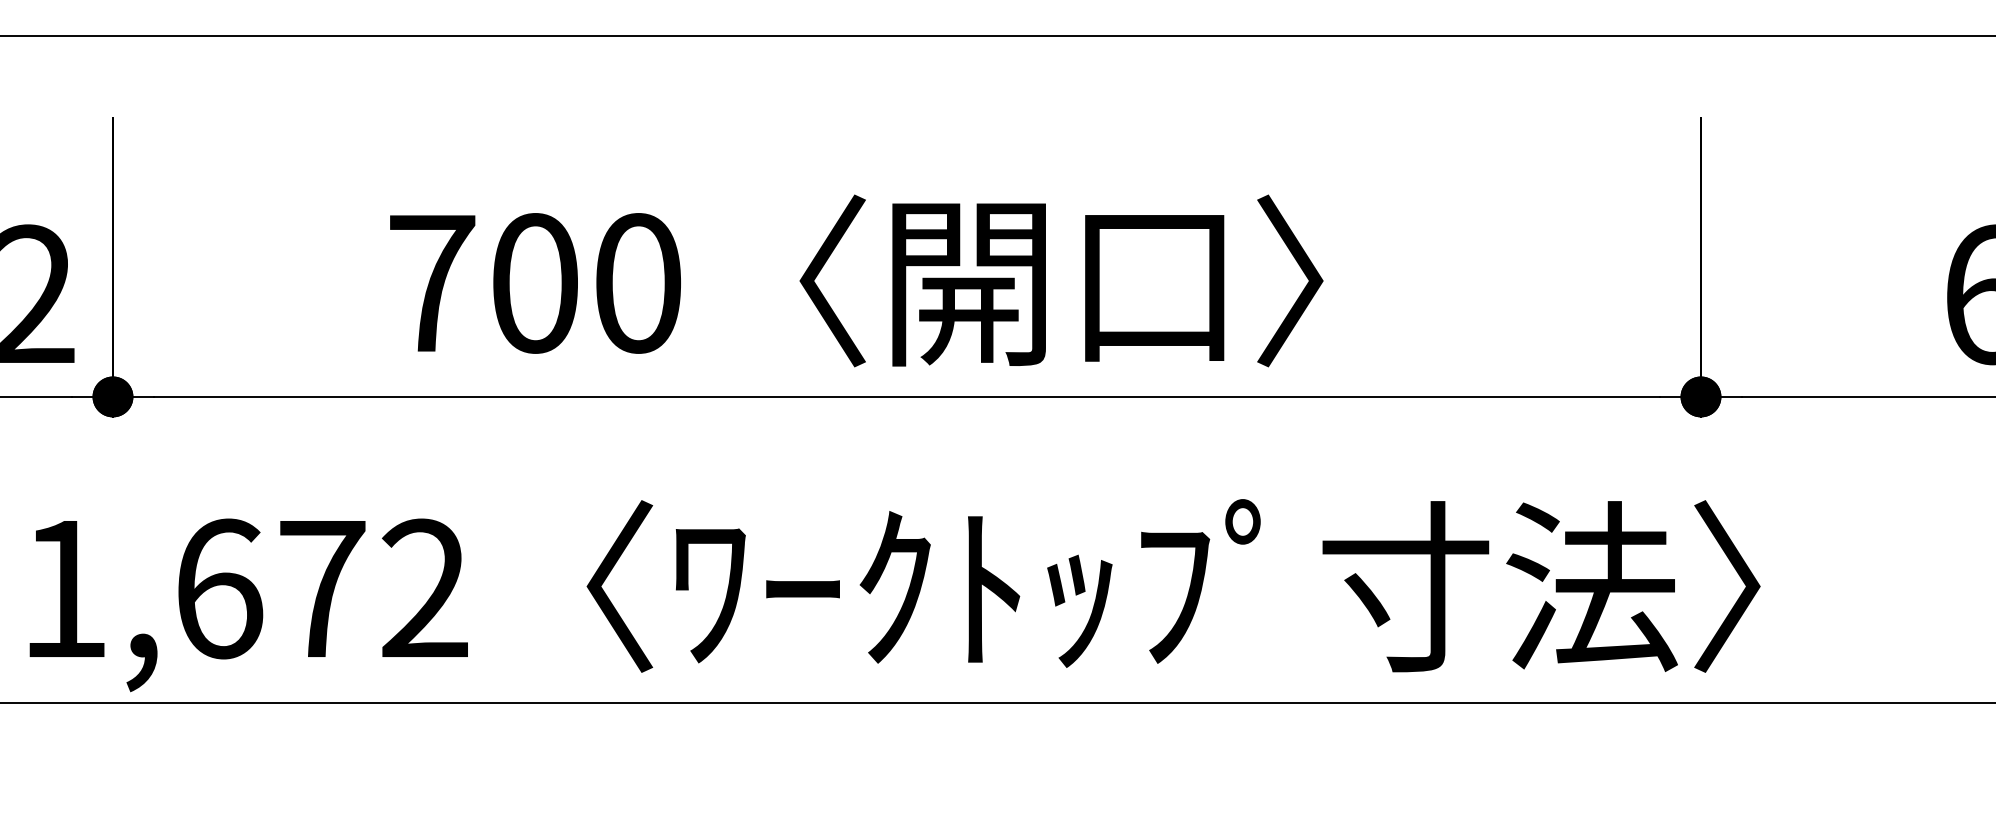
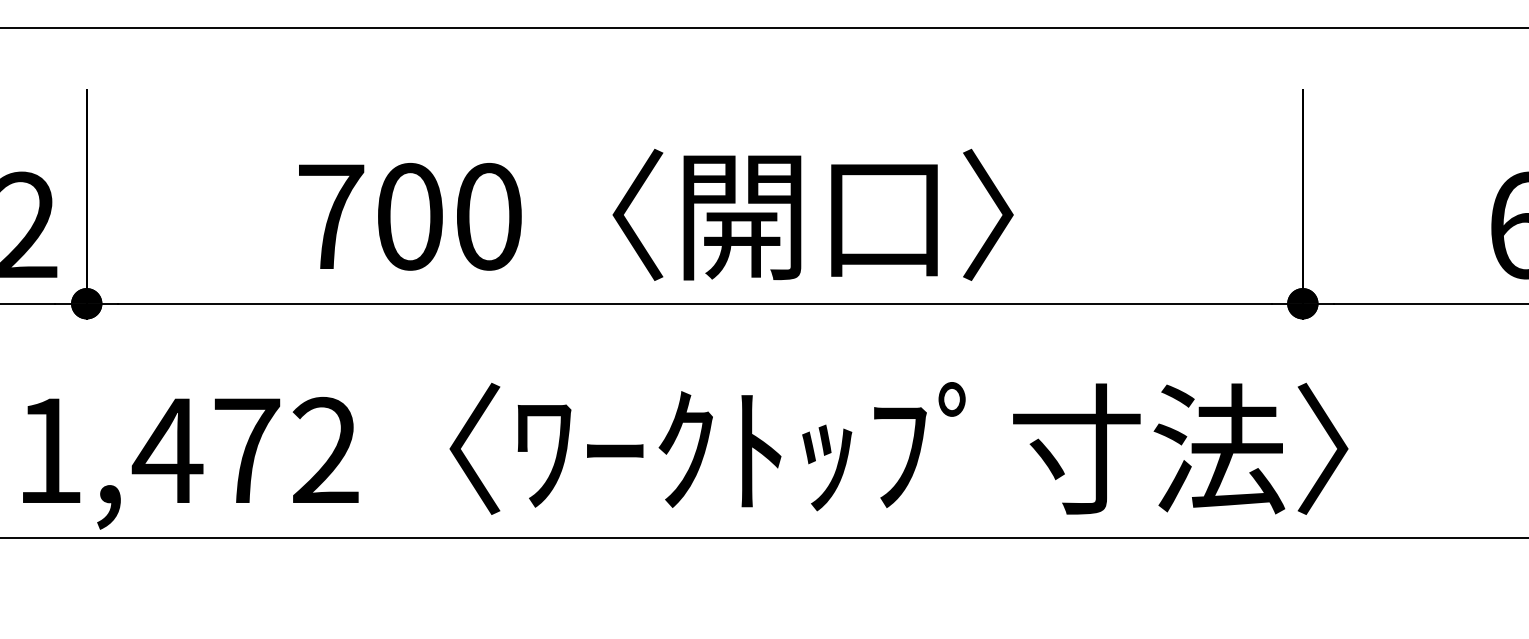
text: (218, 588) -> (167, 450), 1,672 -> 1,472

